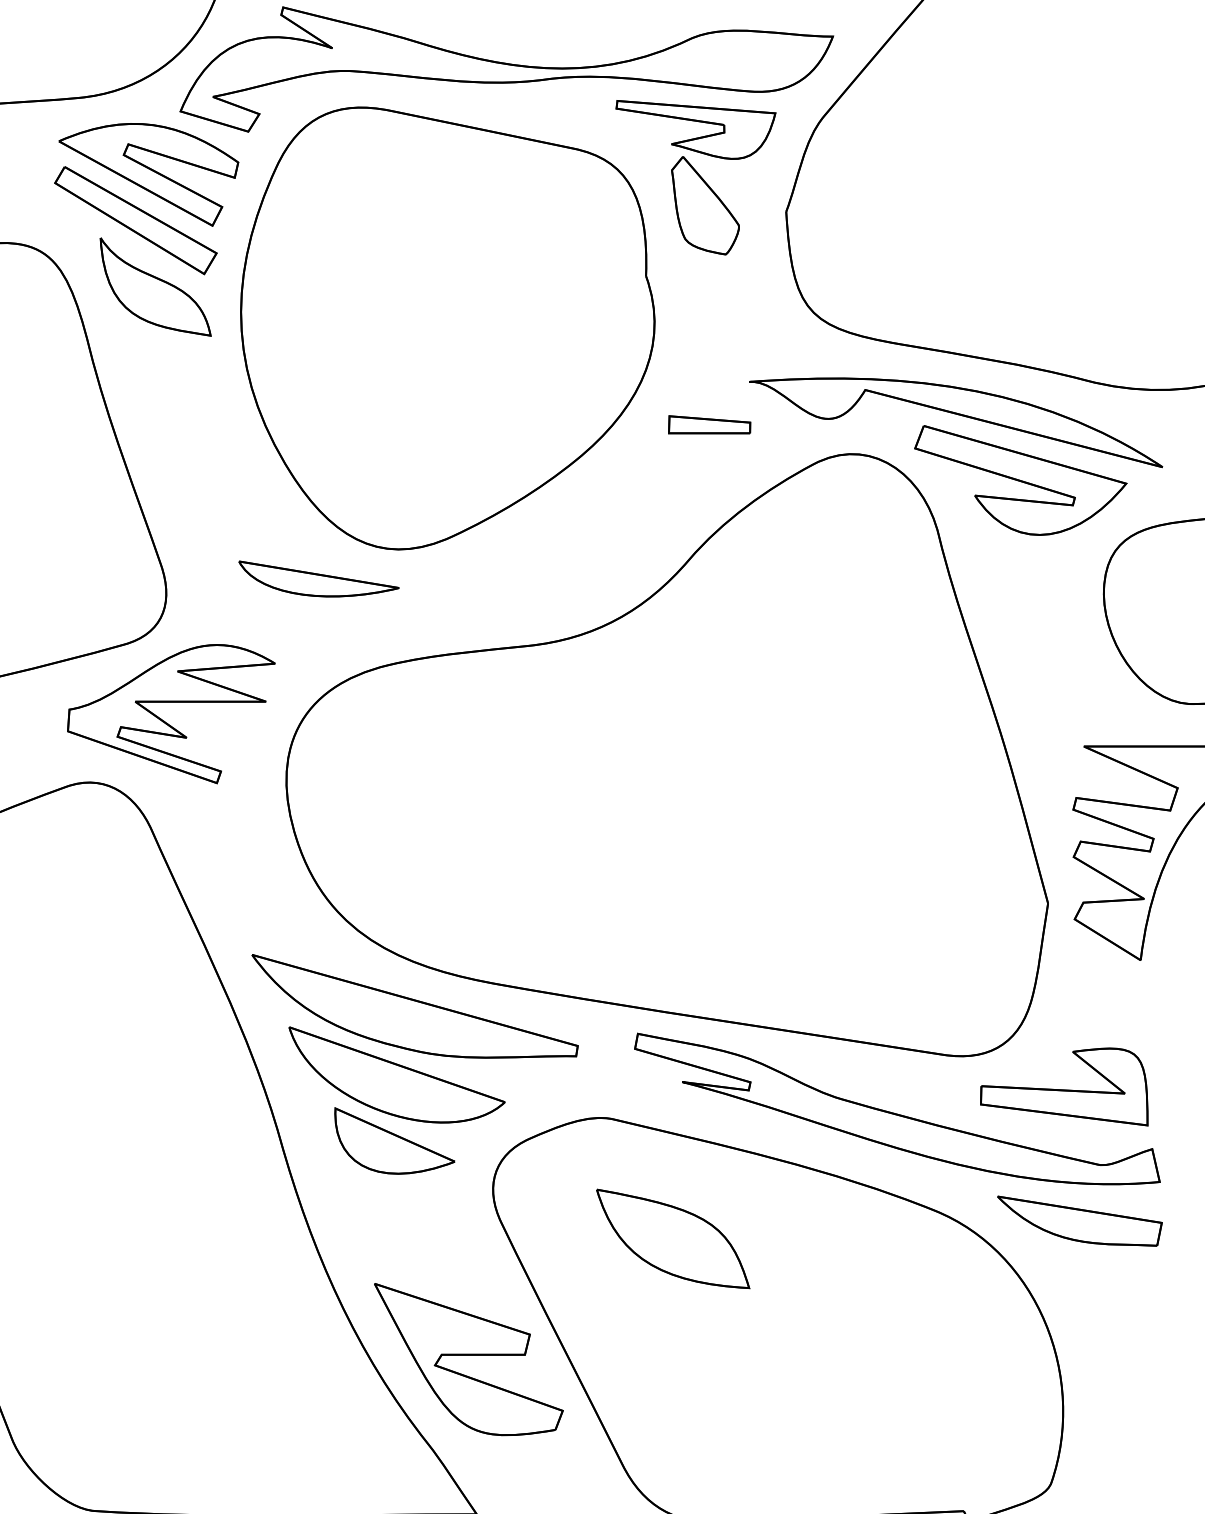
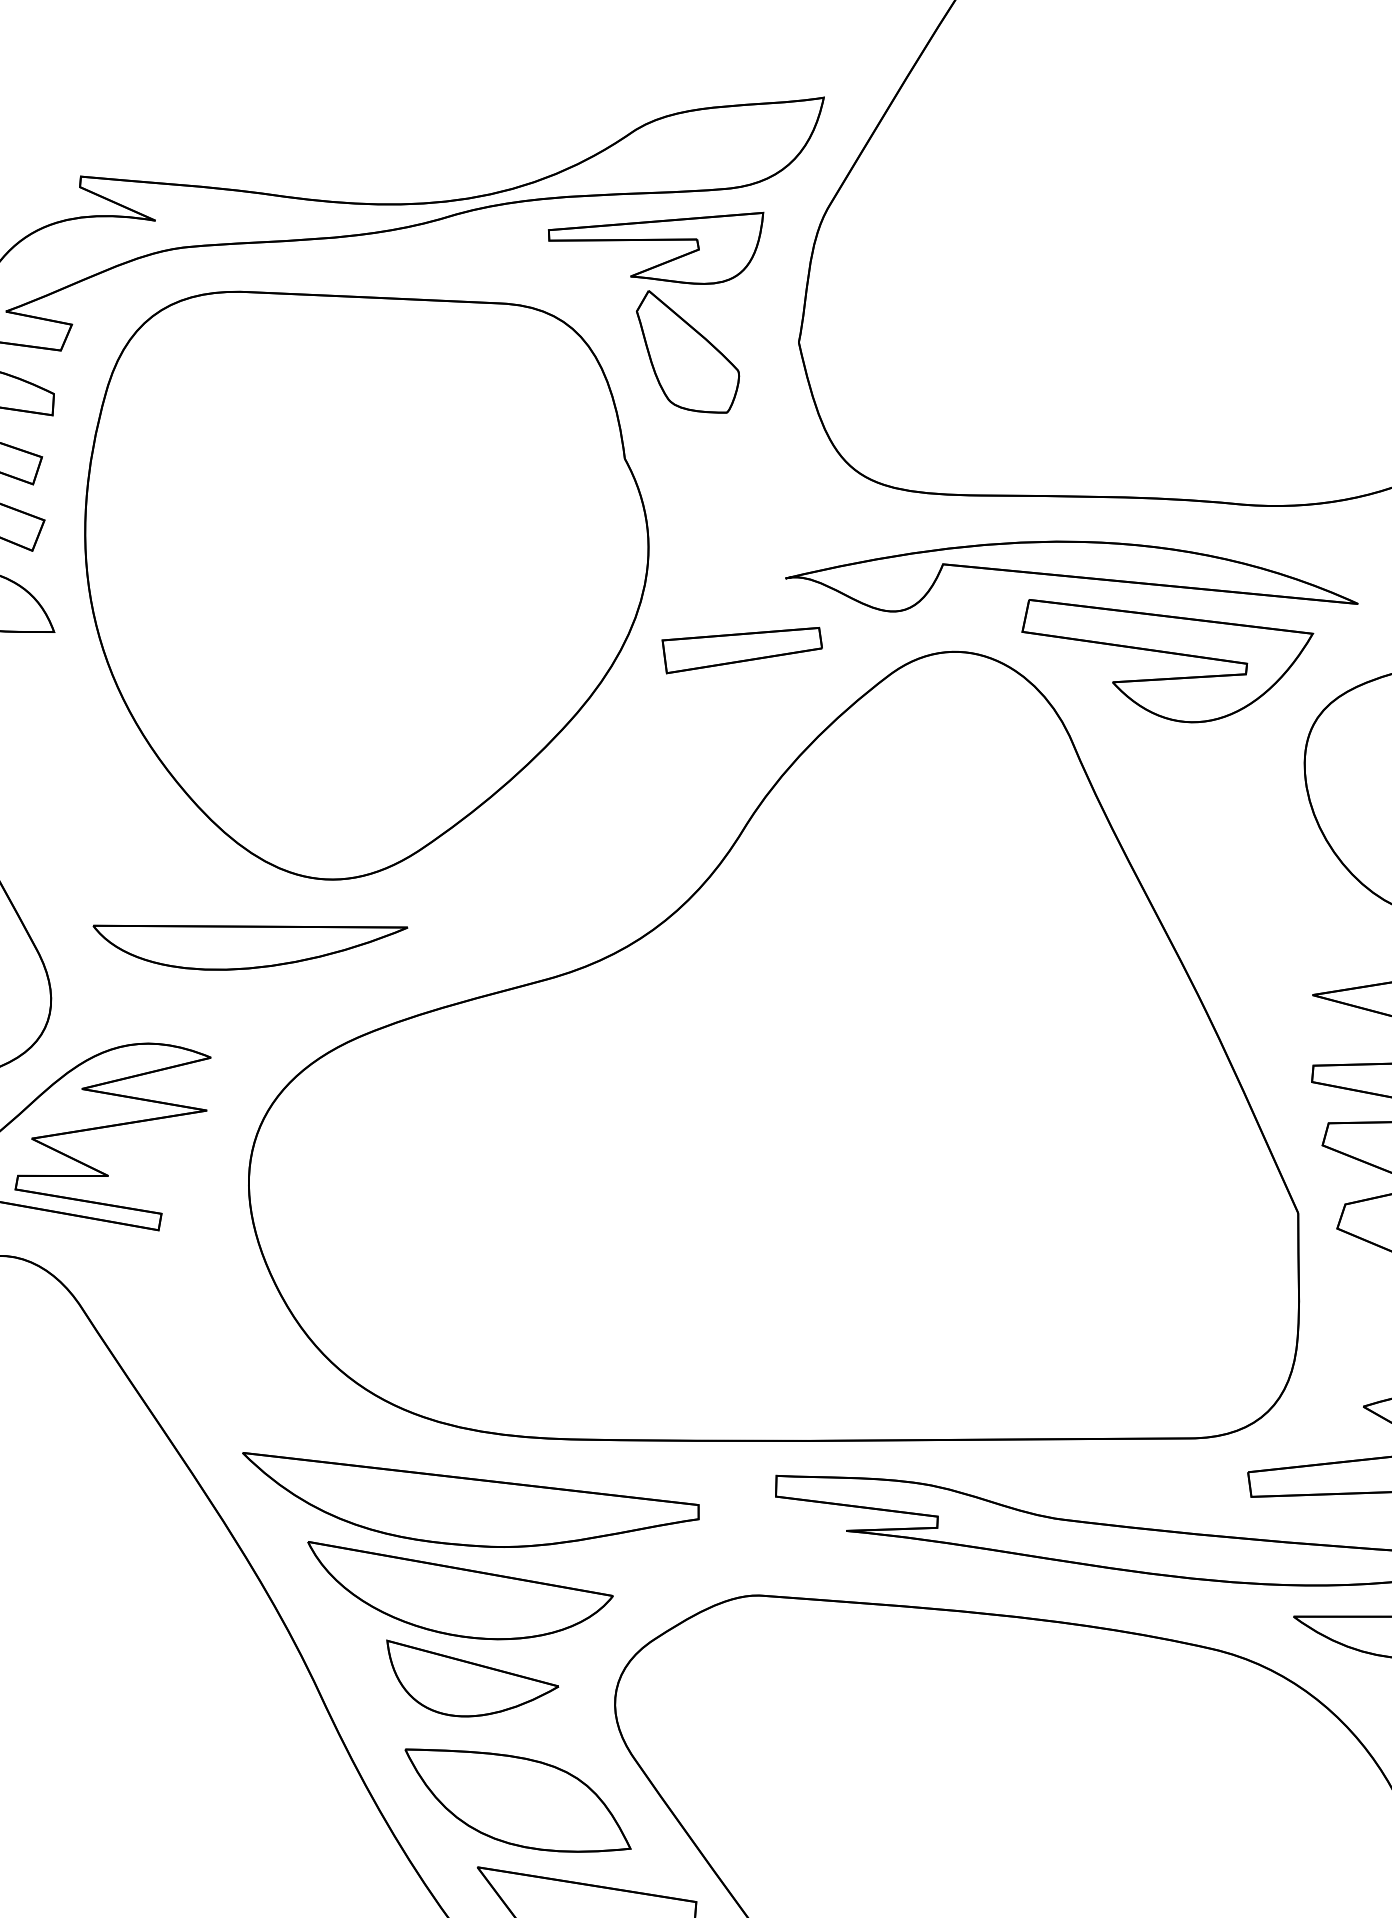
part: (709, 424) -> (741, 643), size x1.43
part: (318, 578) -> (250, 934), size x1.43
part: (673, 1238) -> (518, 1798), moved

